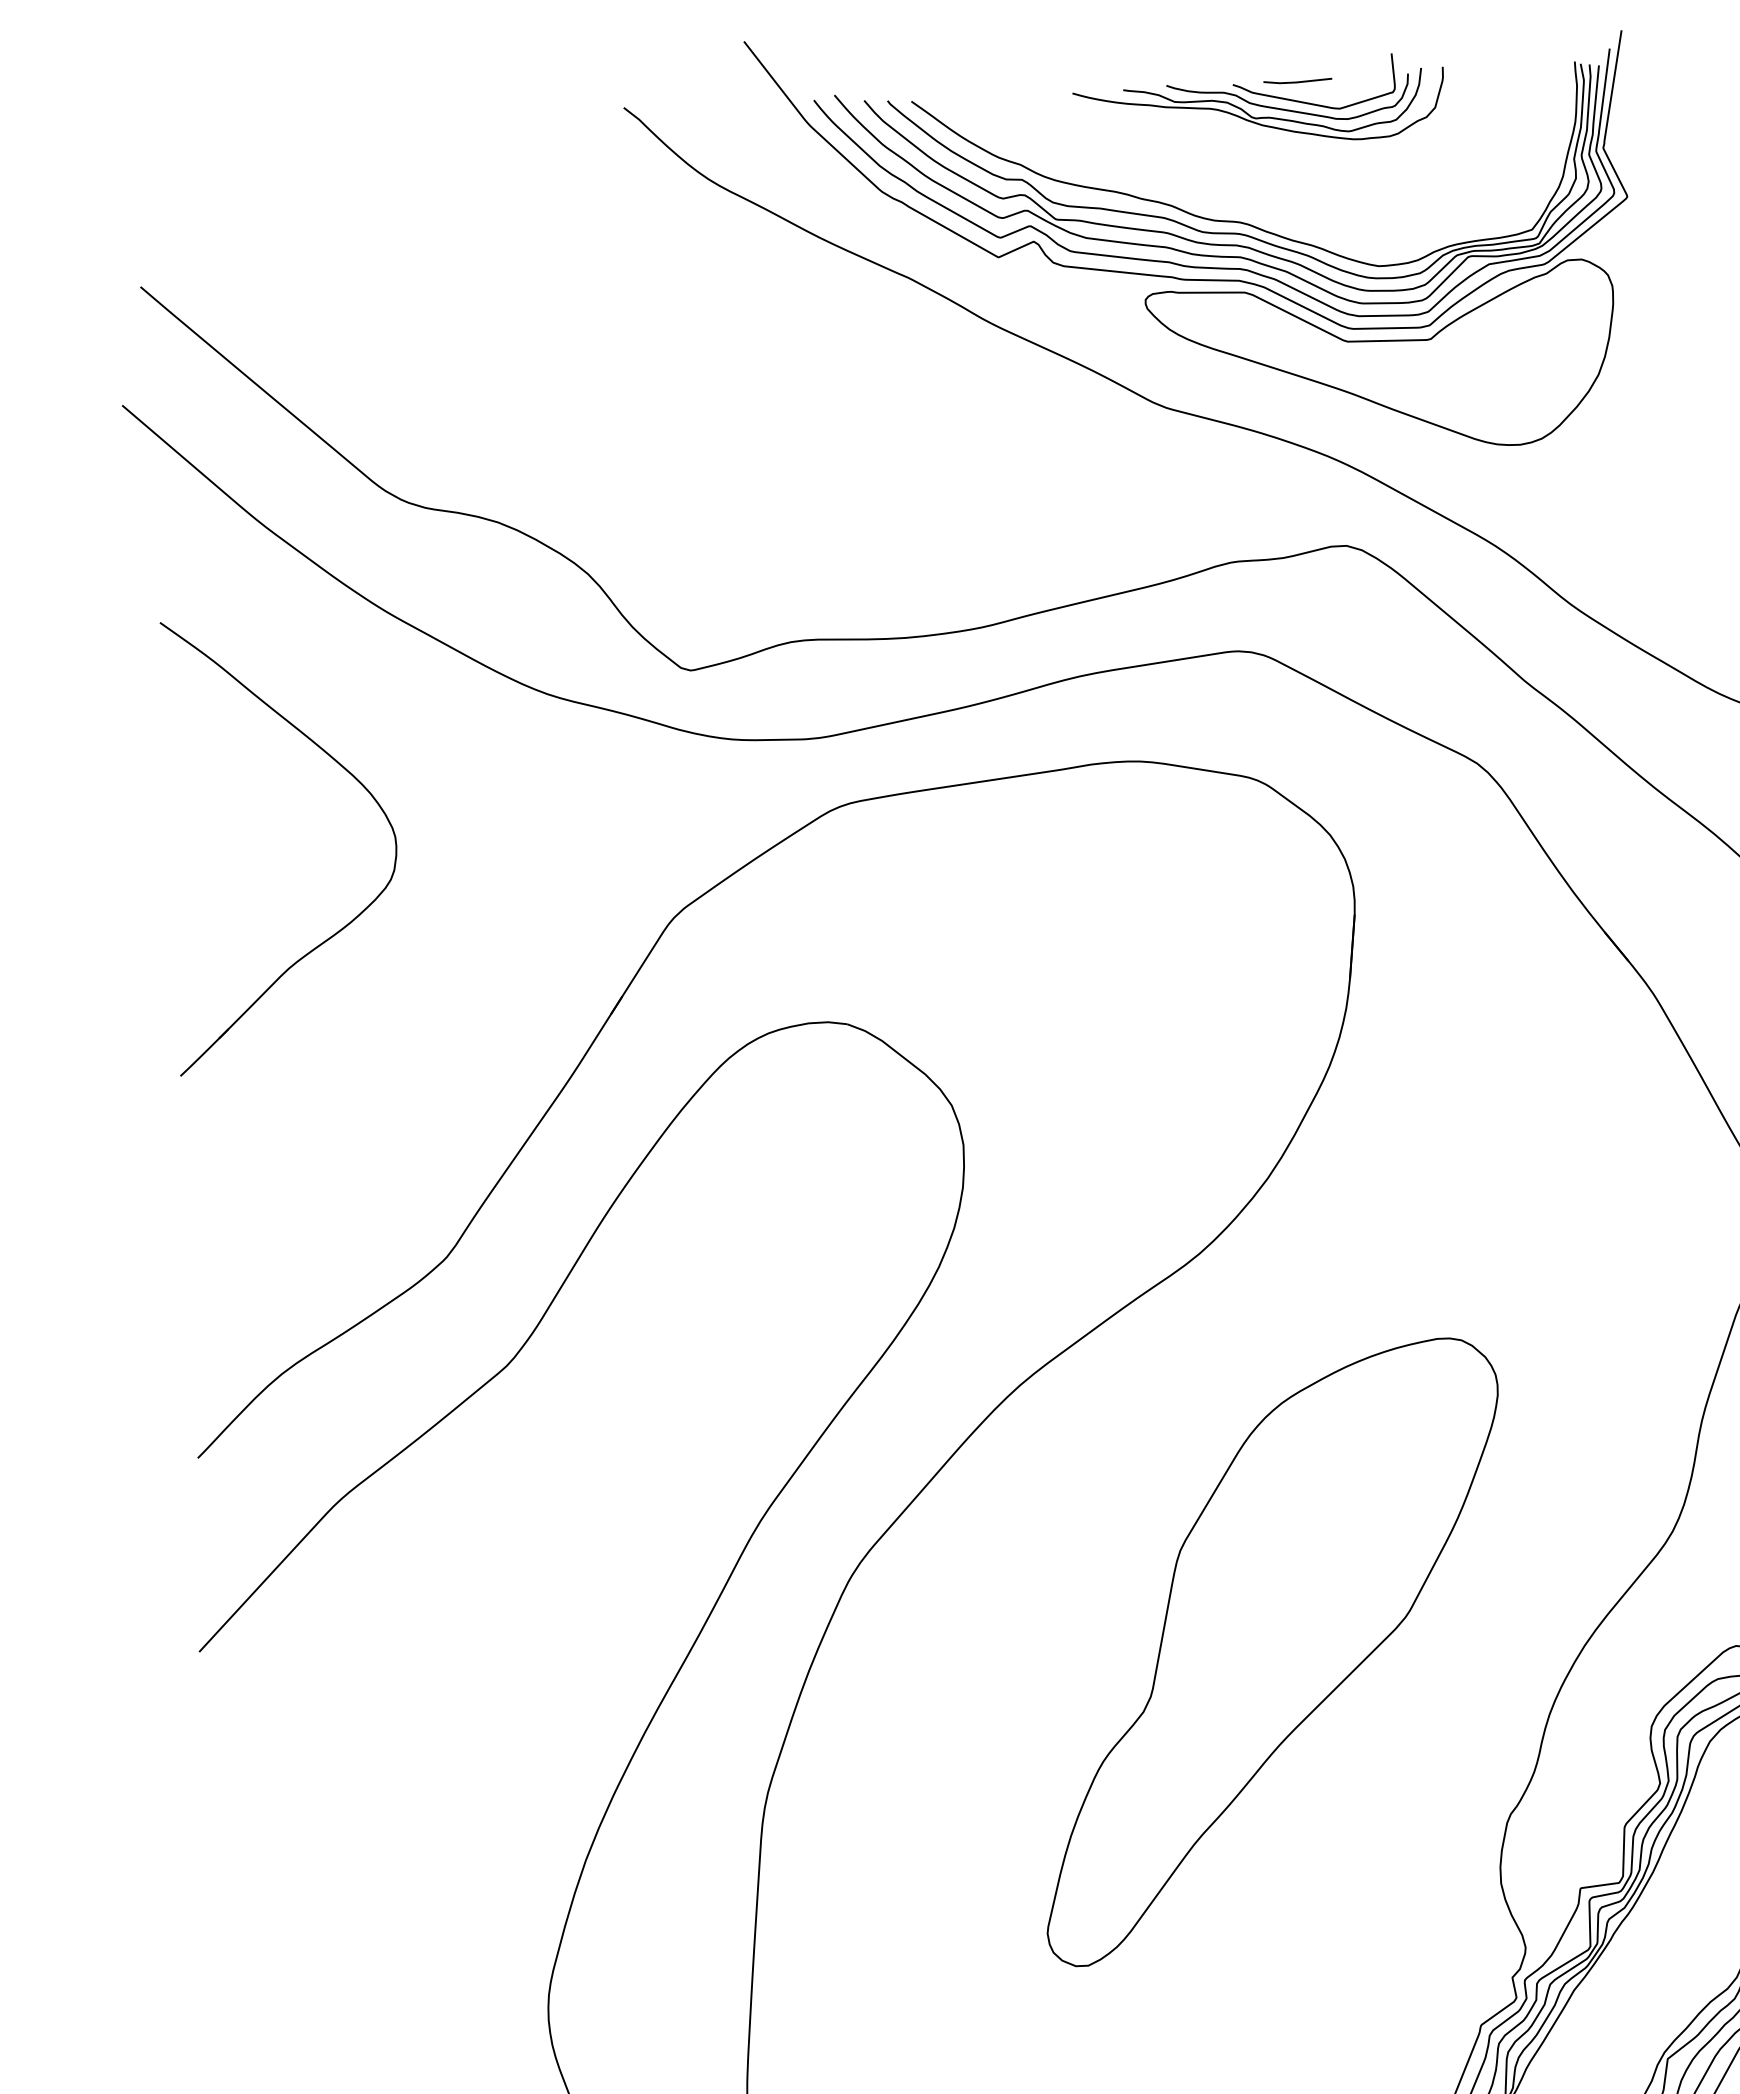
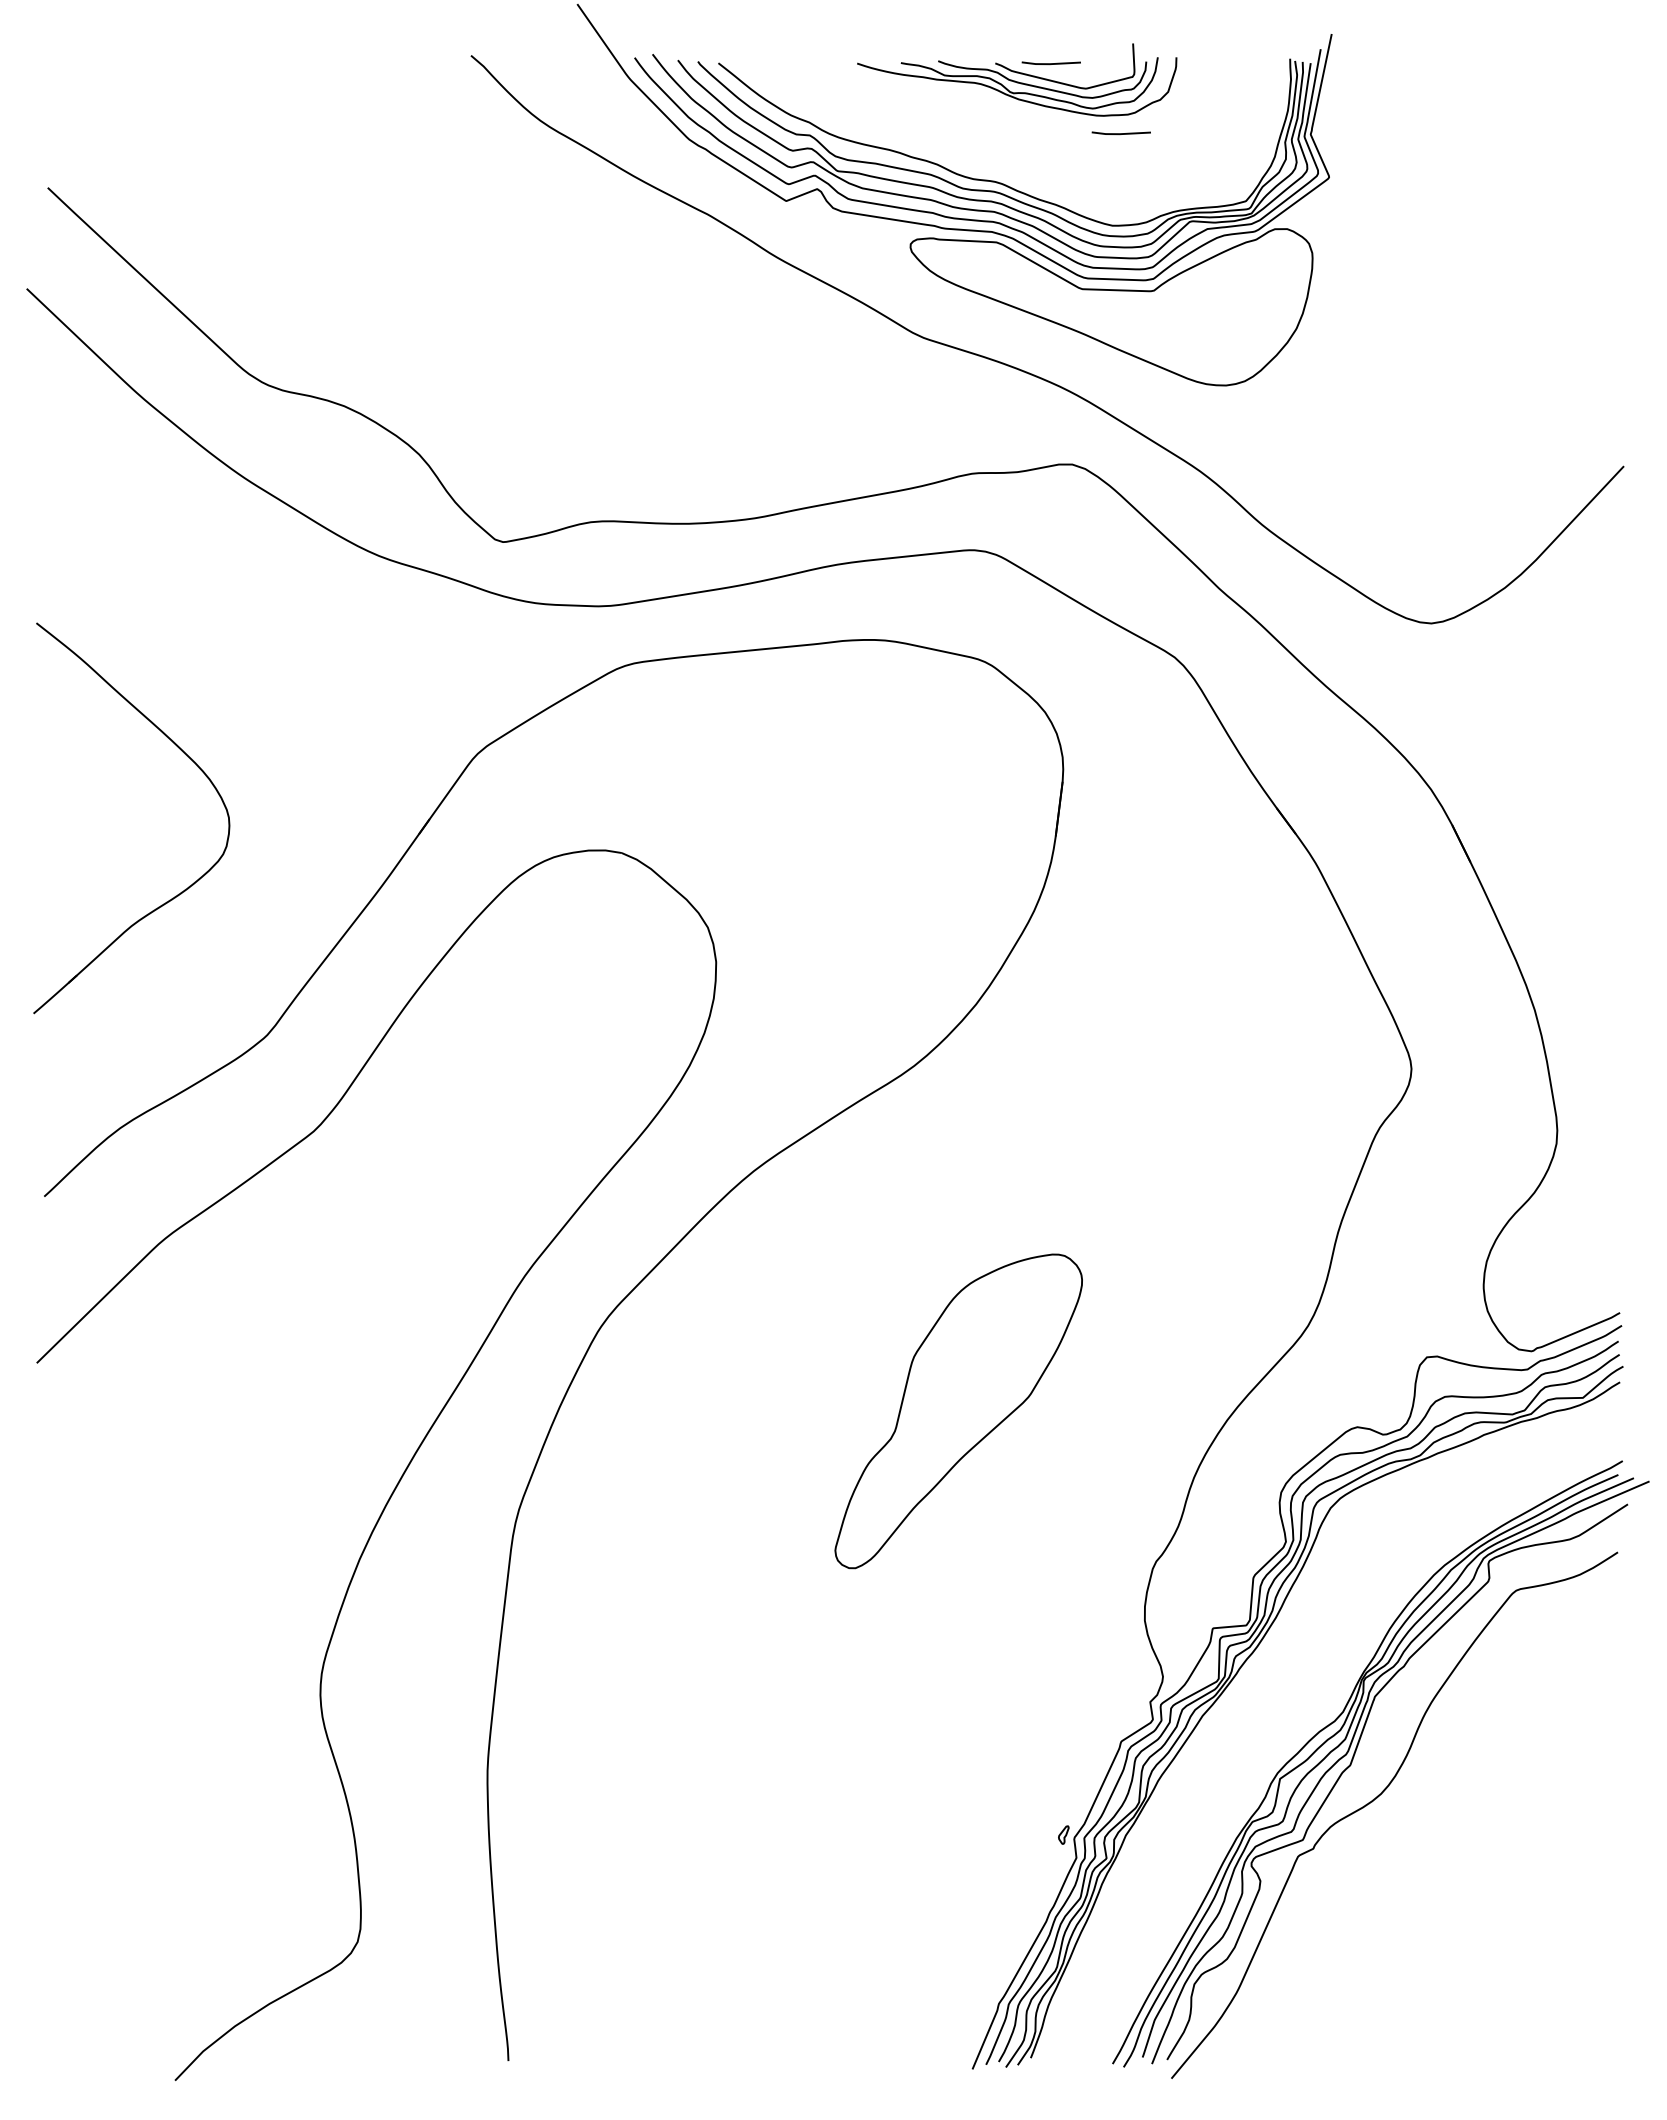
line: (1382, 158) -> (1120, 133), added
part: (339, 766) -> (184, 754), moved
part: (1272, 1652) -> (958, 1411), size x0.6

